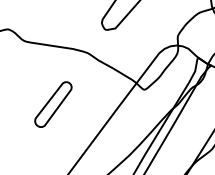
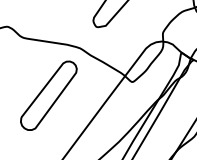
part: (52, 104) -> (48, 95), size x1.67

